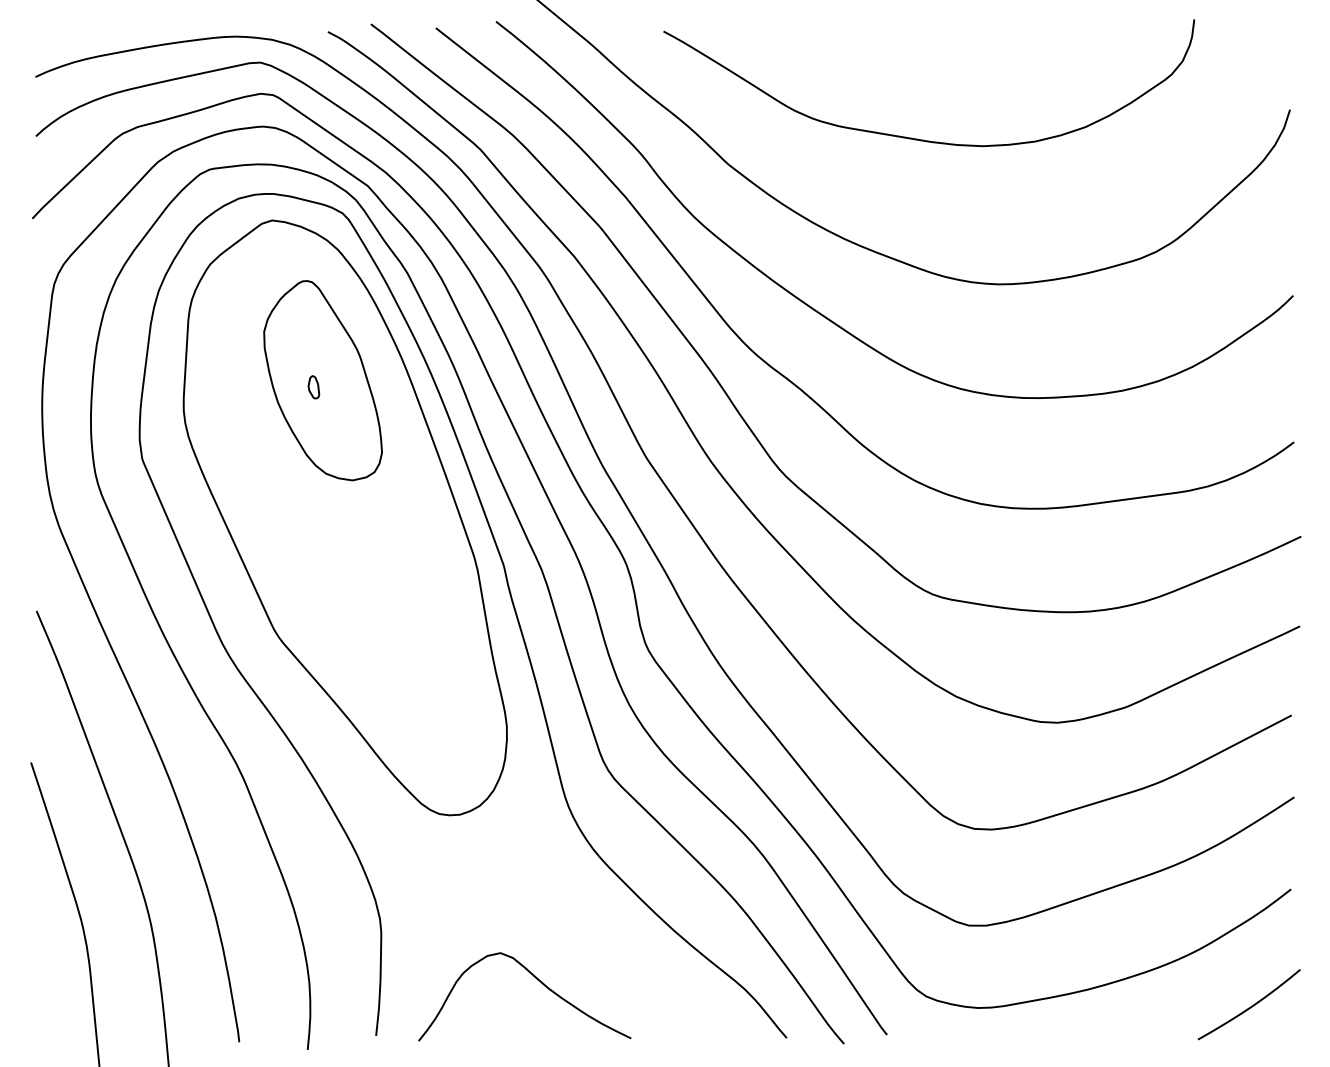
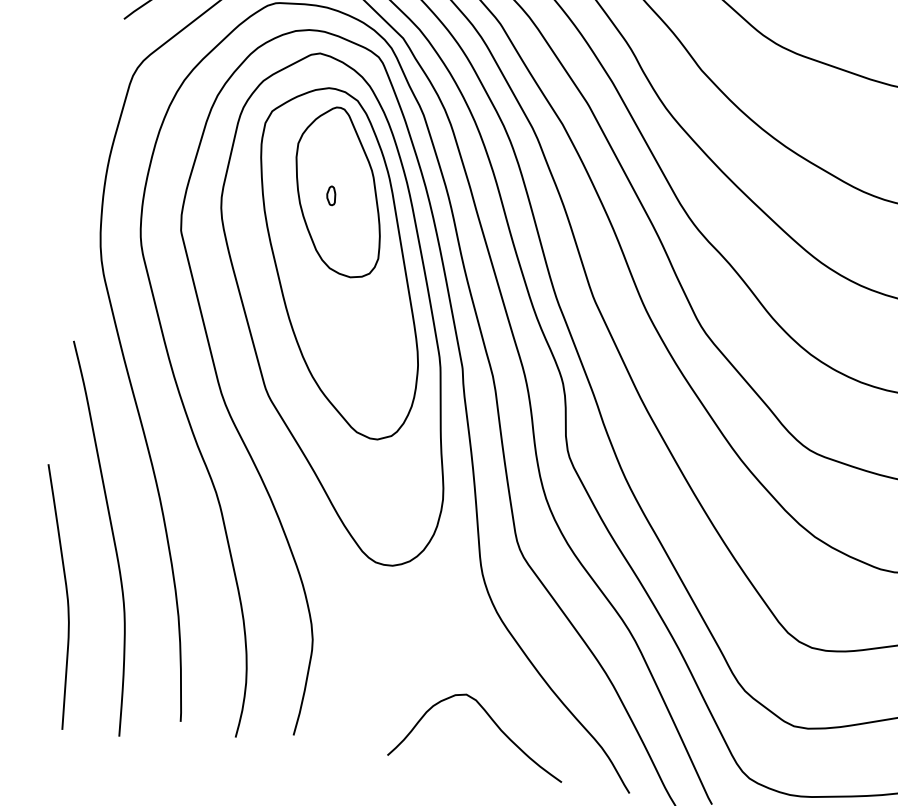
part: (336, 463) -> (339, 261), added
curve: (538, 981) -> (493, 723), moved

